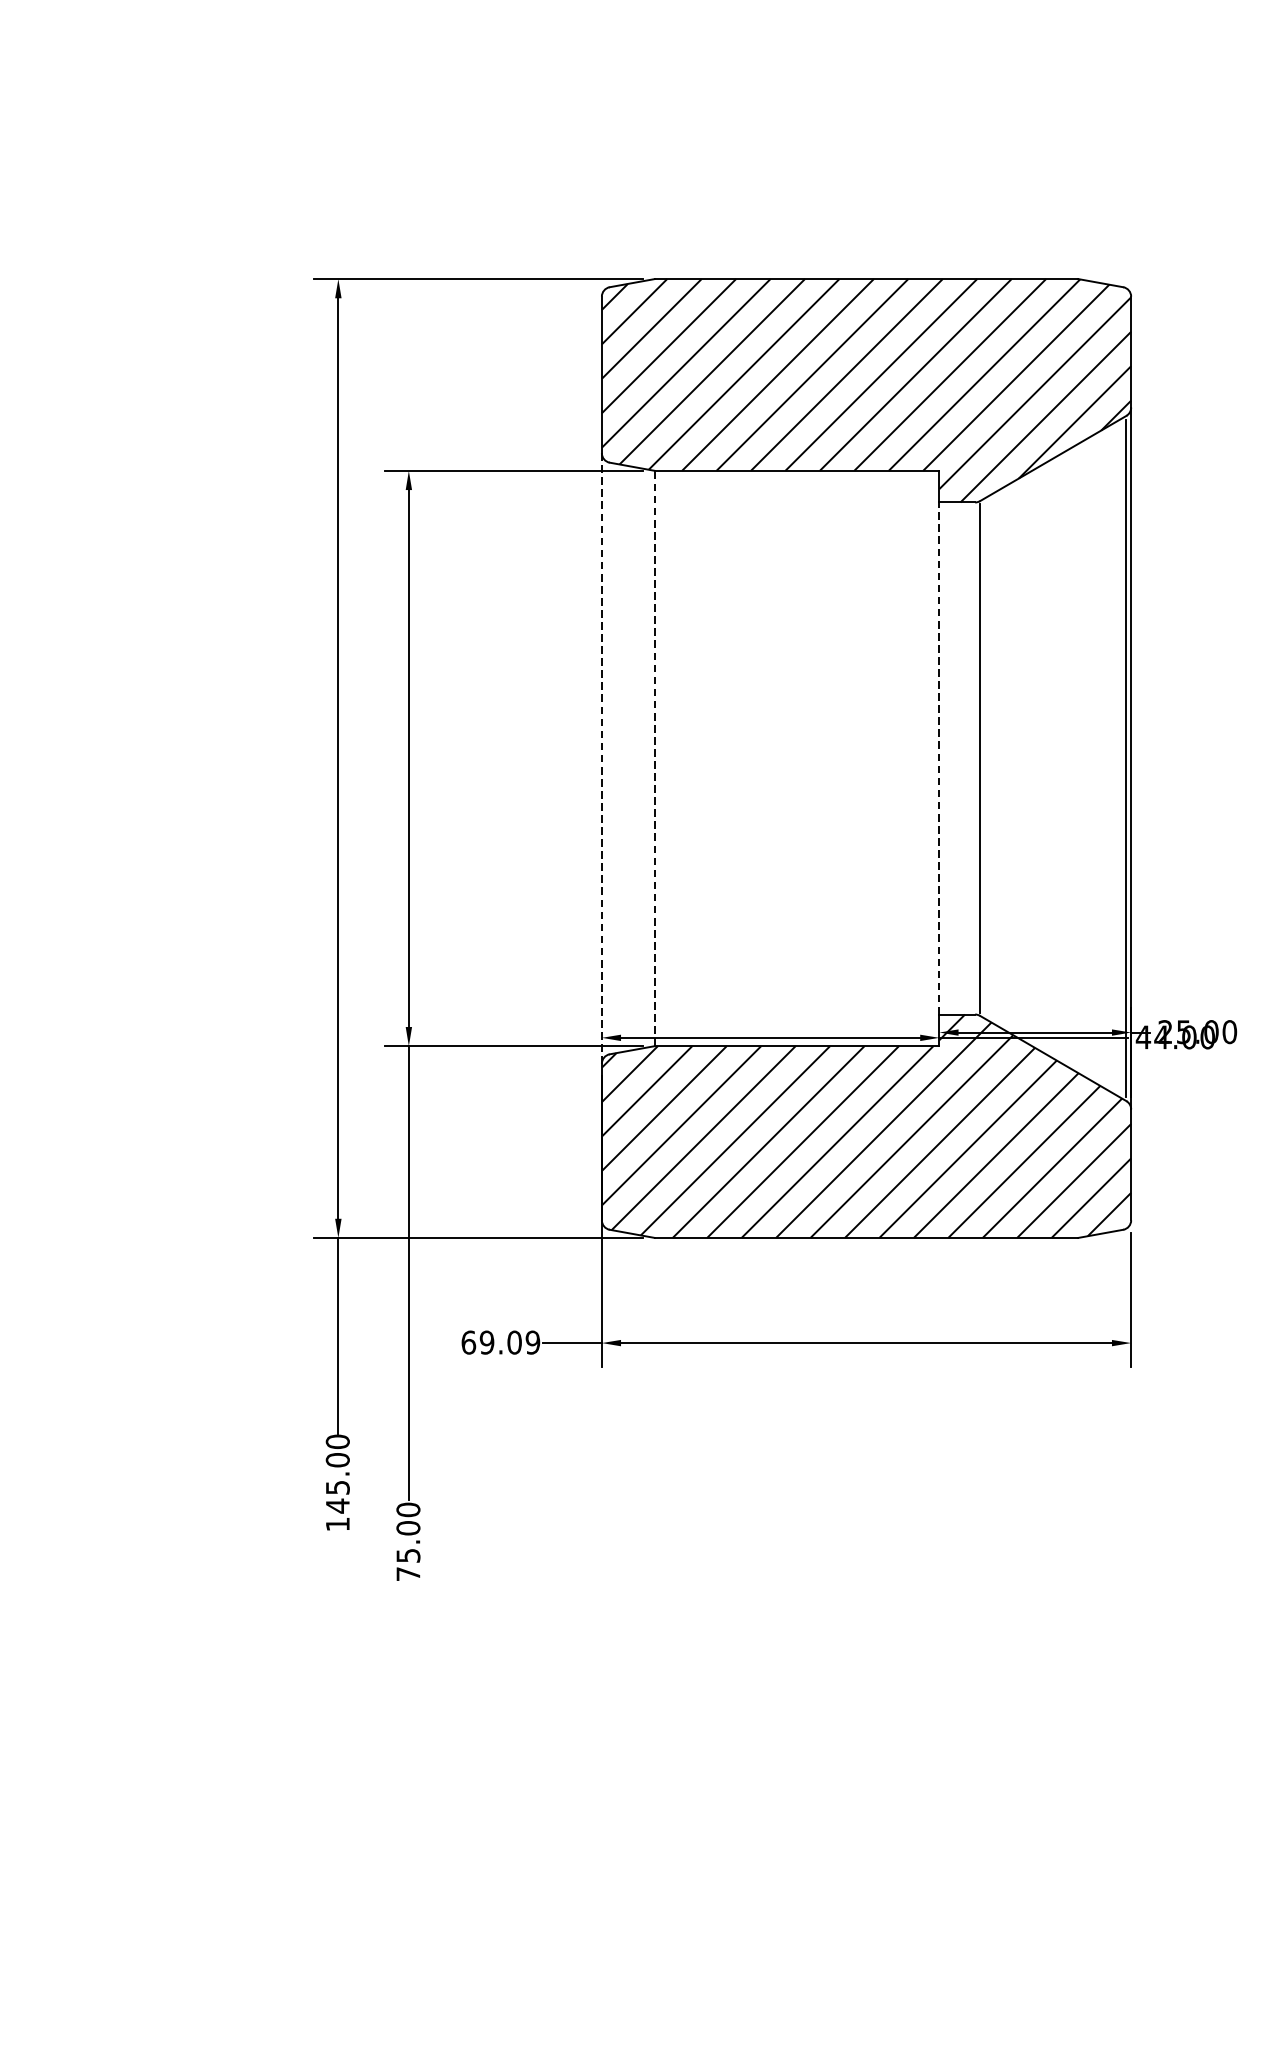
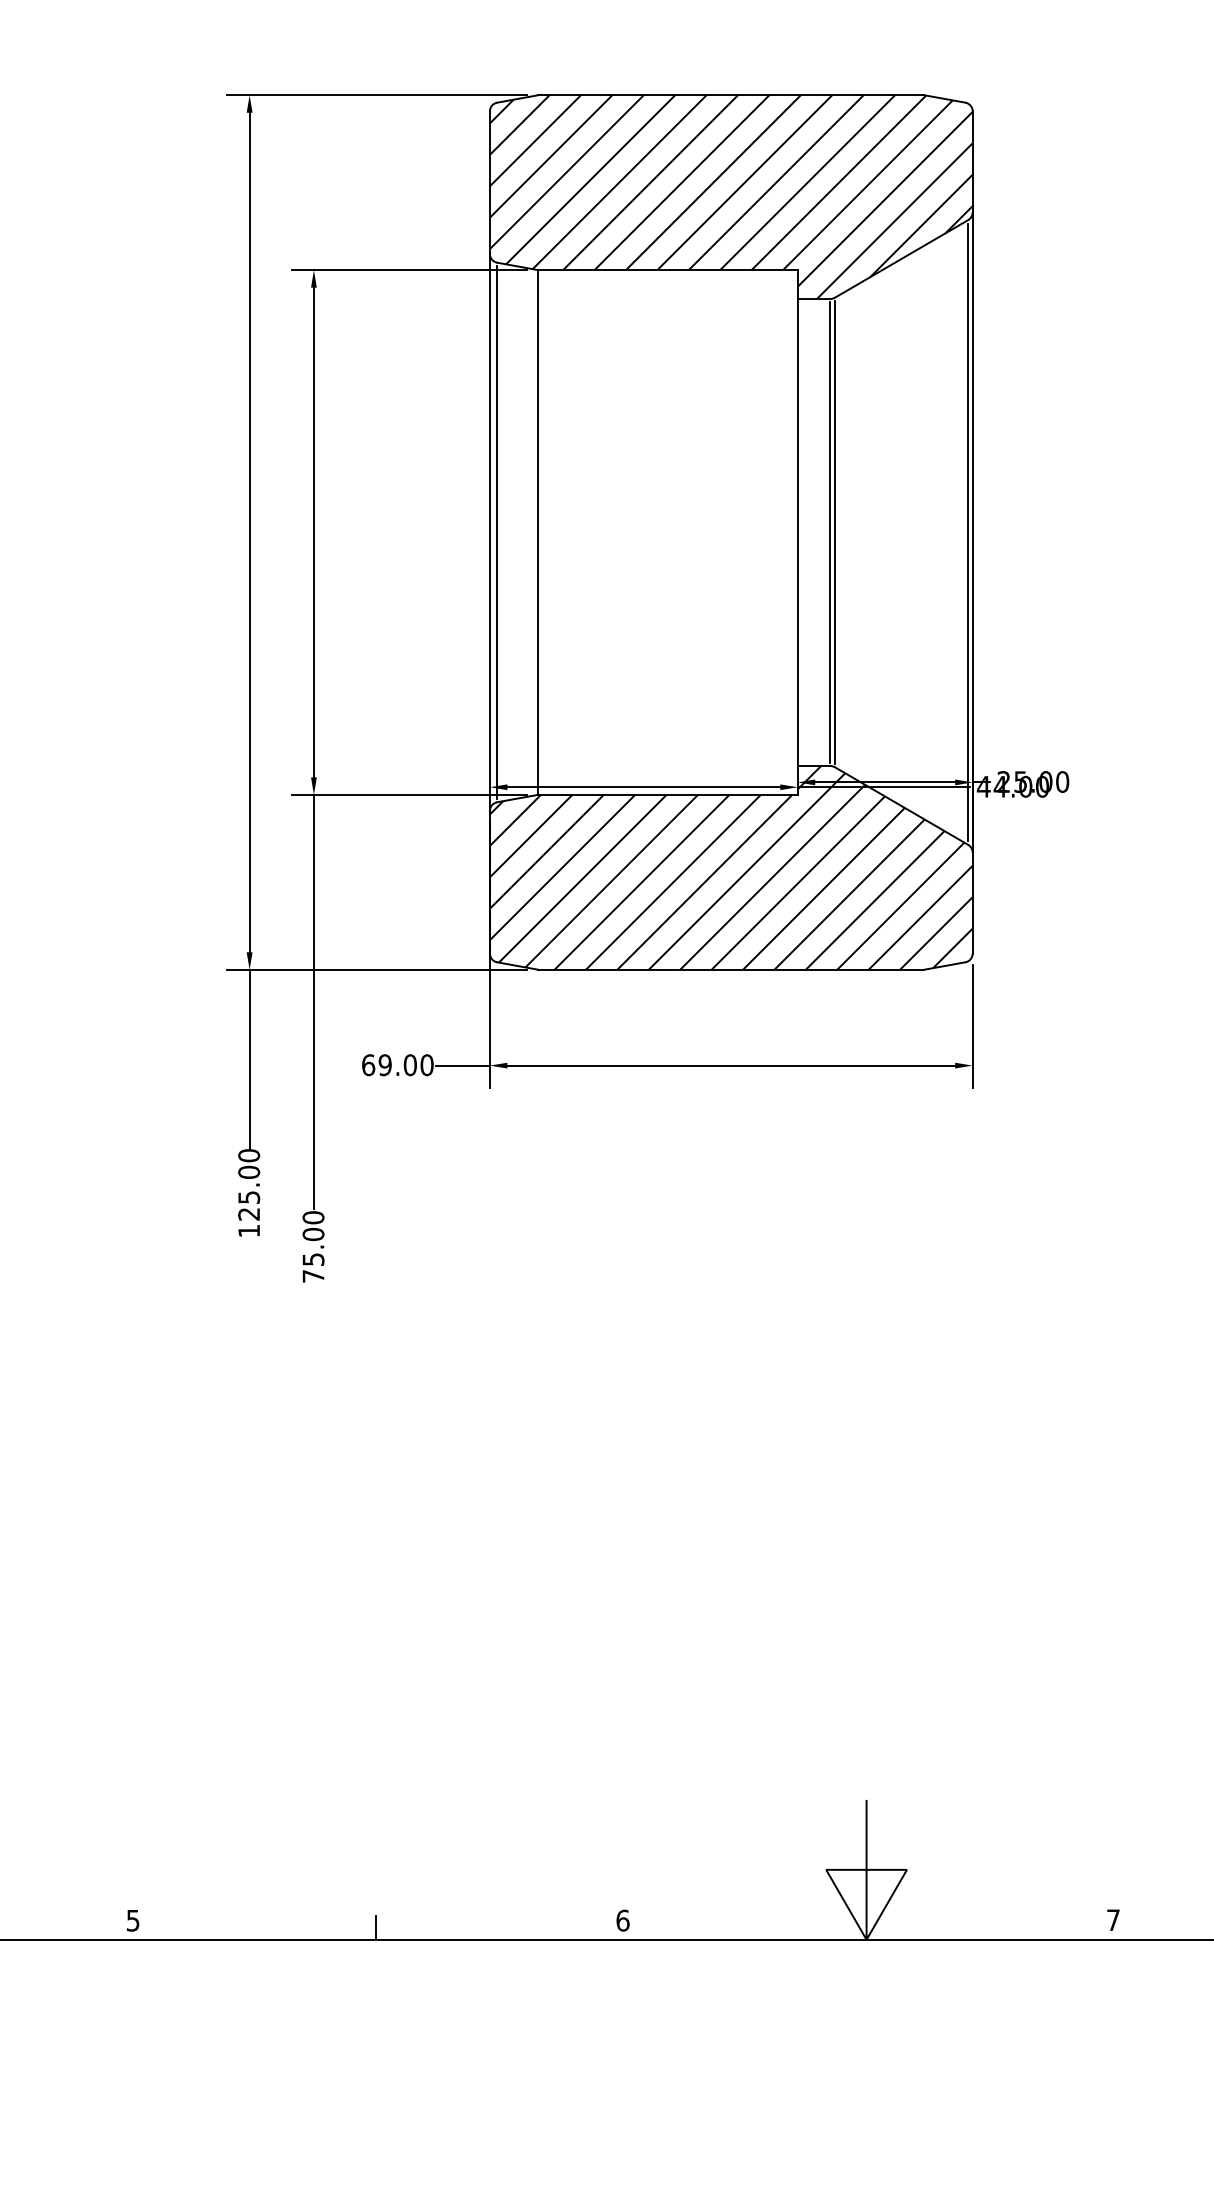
line: (610, 758) -> (497, 532), added
line: (655, 758) -> (538, 532), dashed -> solid
line: (939, 758) -> (797, 532), dashed -> solid
line: (975, 758) -> (830, 532), added
line: (601, 759) -> (489, 533), dashed -> solid
text: (532, 1342) -> (426, 1065), 69.09 -> 69.00
text: (337, 1506) -> (248, 1214), 145.00 -> 125.00

